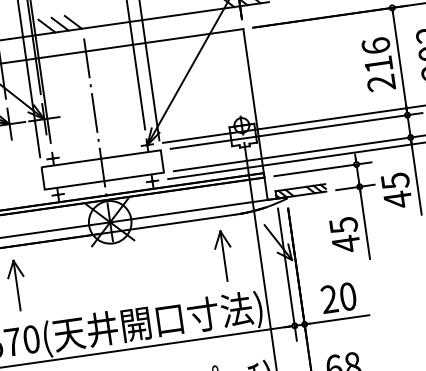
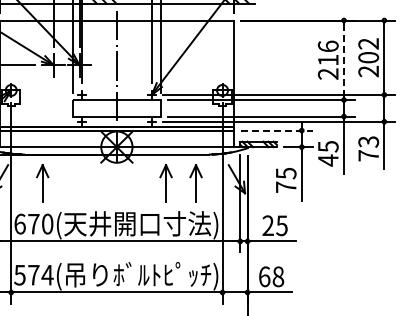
line: (399, 61) -> (343, 60), solid -> dashed
line: (322, 169) -> (276, 130), solid -> dashed
text: (346, 244) -> (286, 187), 45 -> 75
part: (182, 262) -> (165, 183), added
text: (347, 296) -> (281, 225), 20 -> 25

